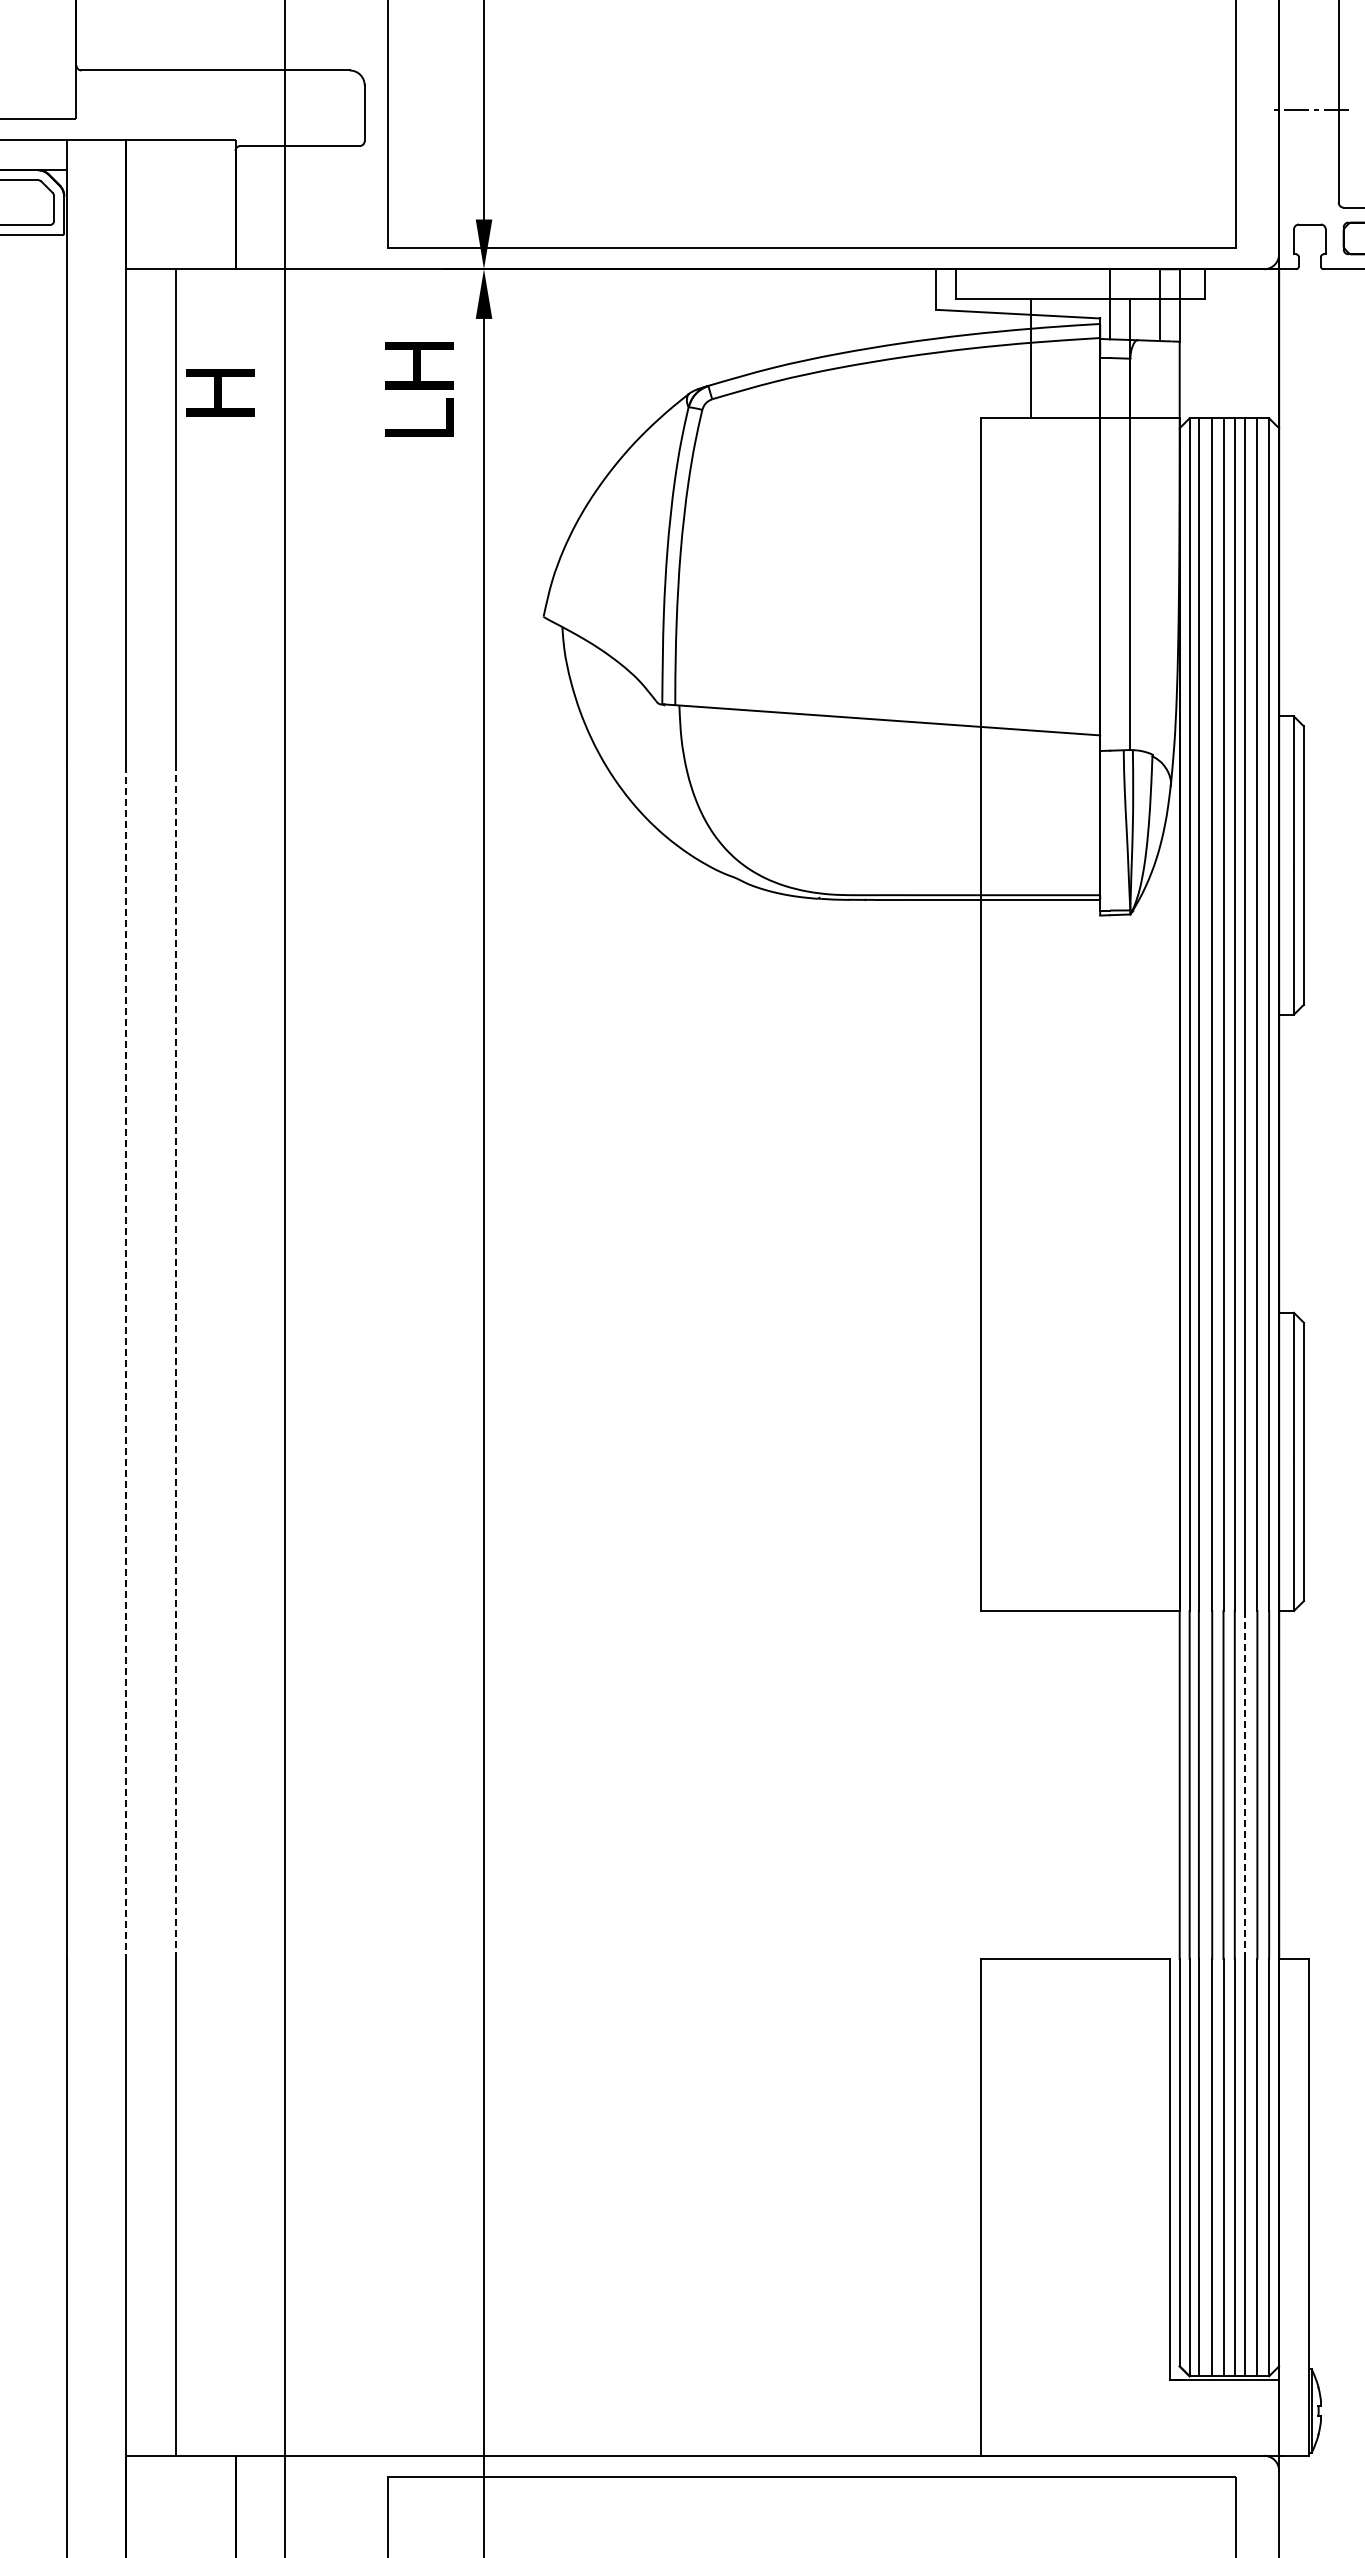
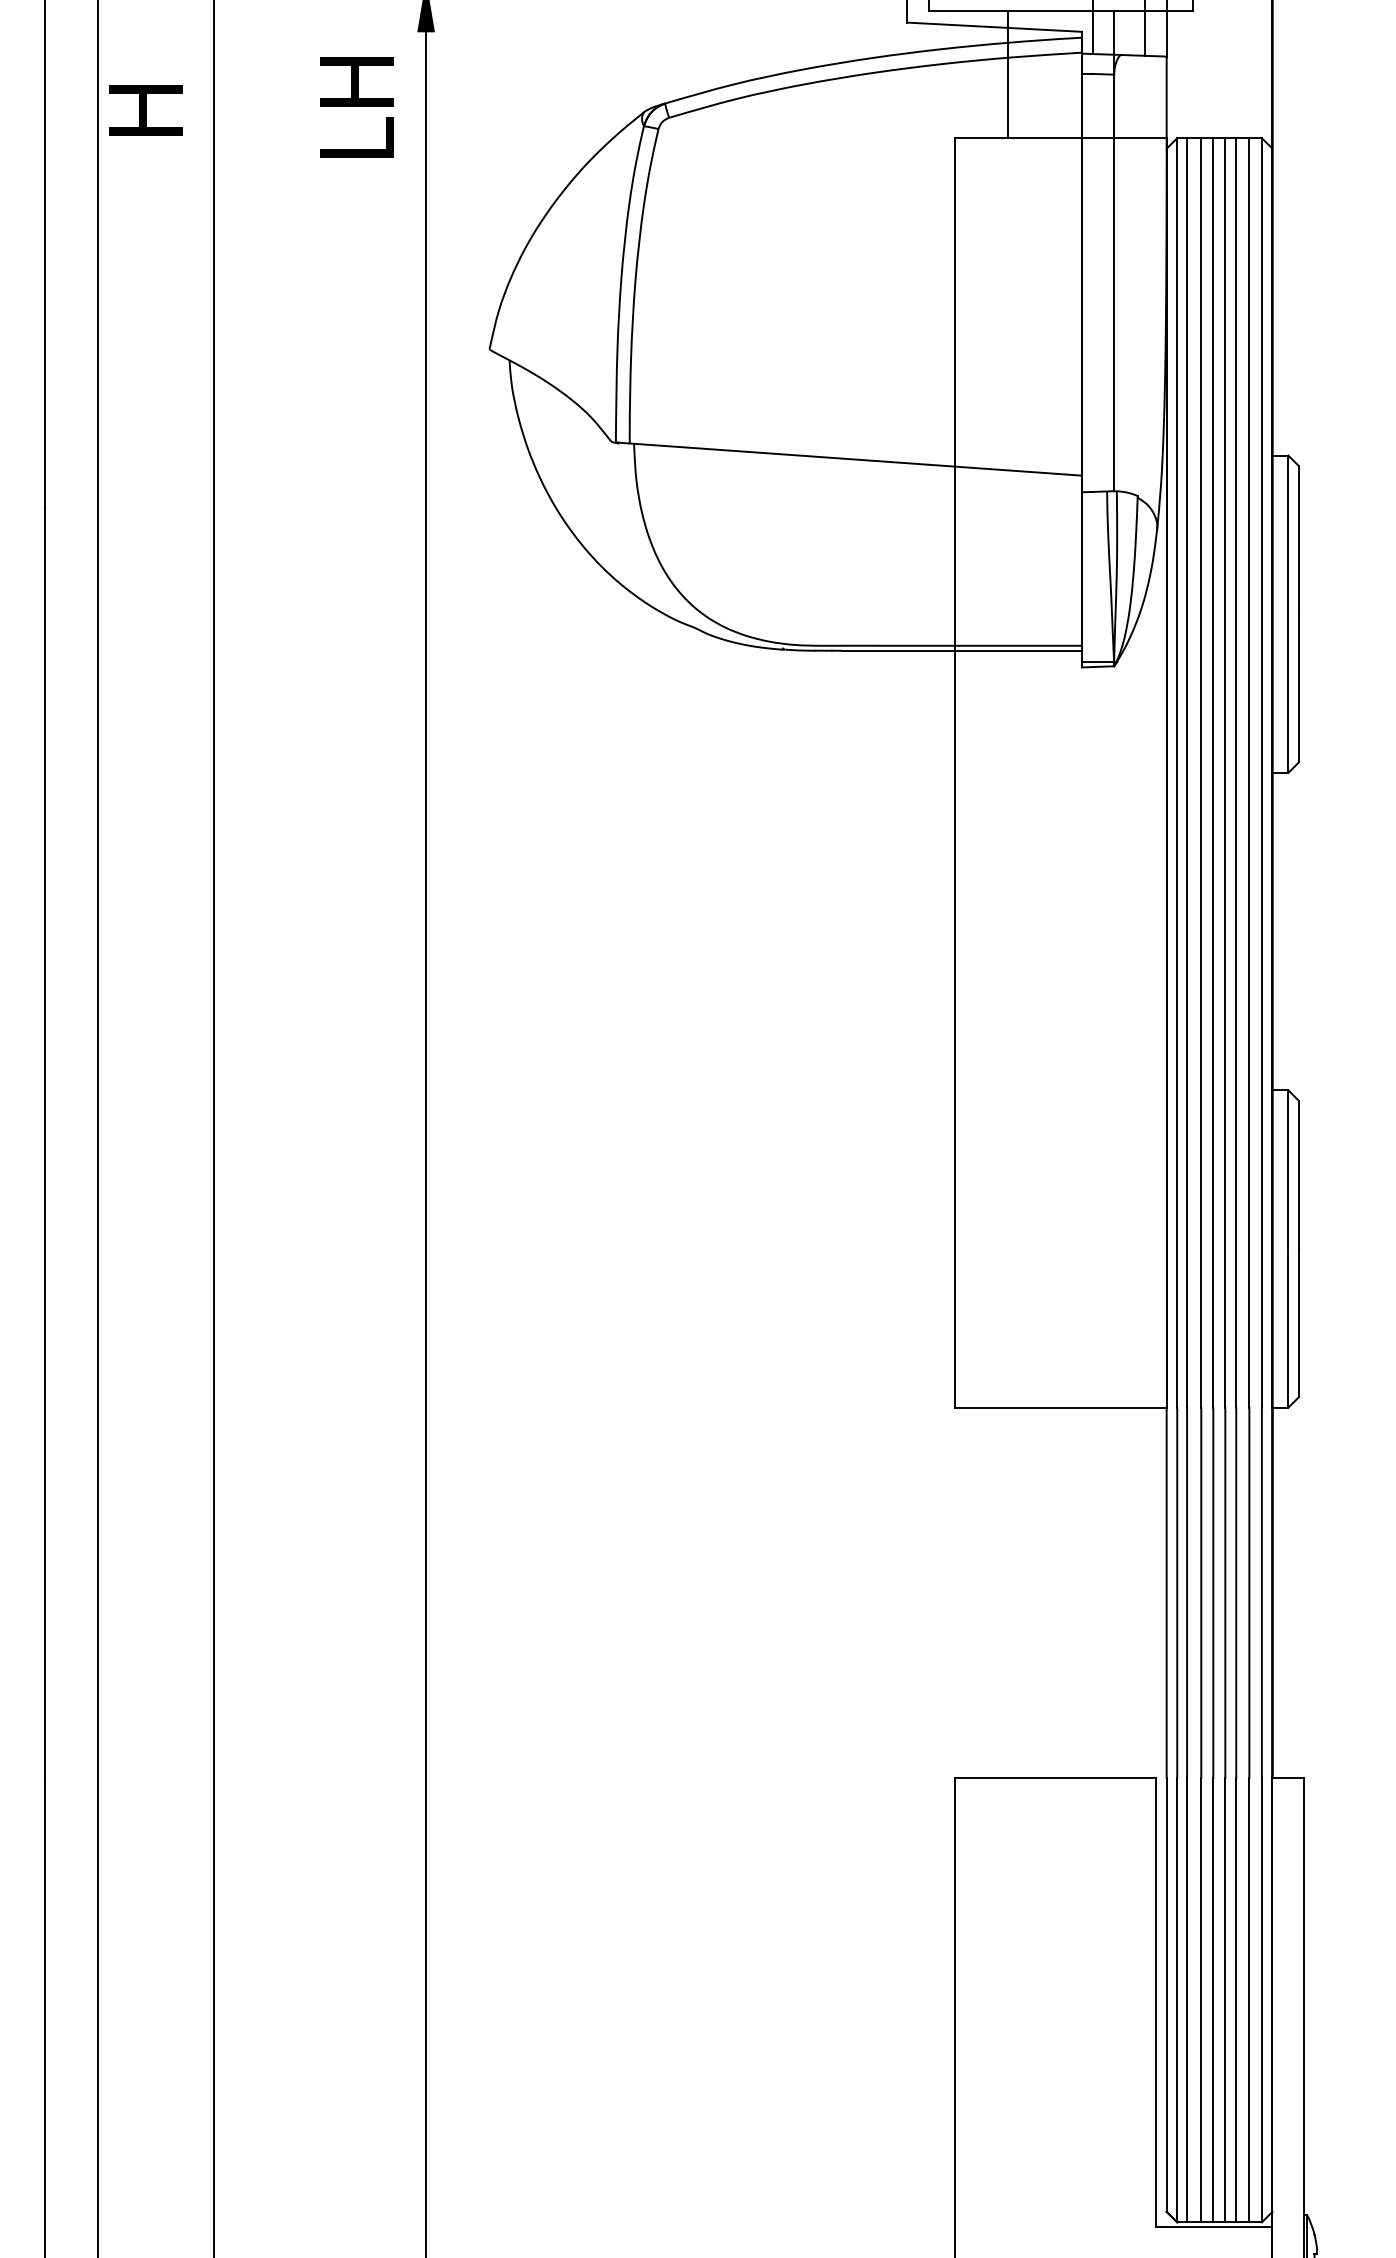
line: (175, 1362) -> (97, 1143), dashed -> solid
line: (126, 1363) -> (45, 1144), dashed -> solid
line: (1245, 1784) -> (1236, 1592), dashed -> solid

